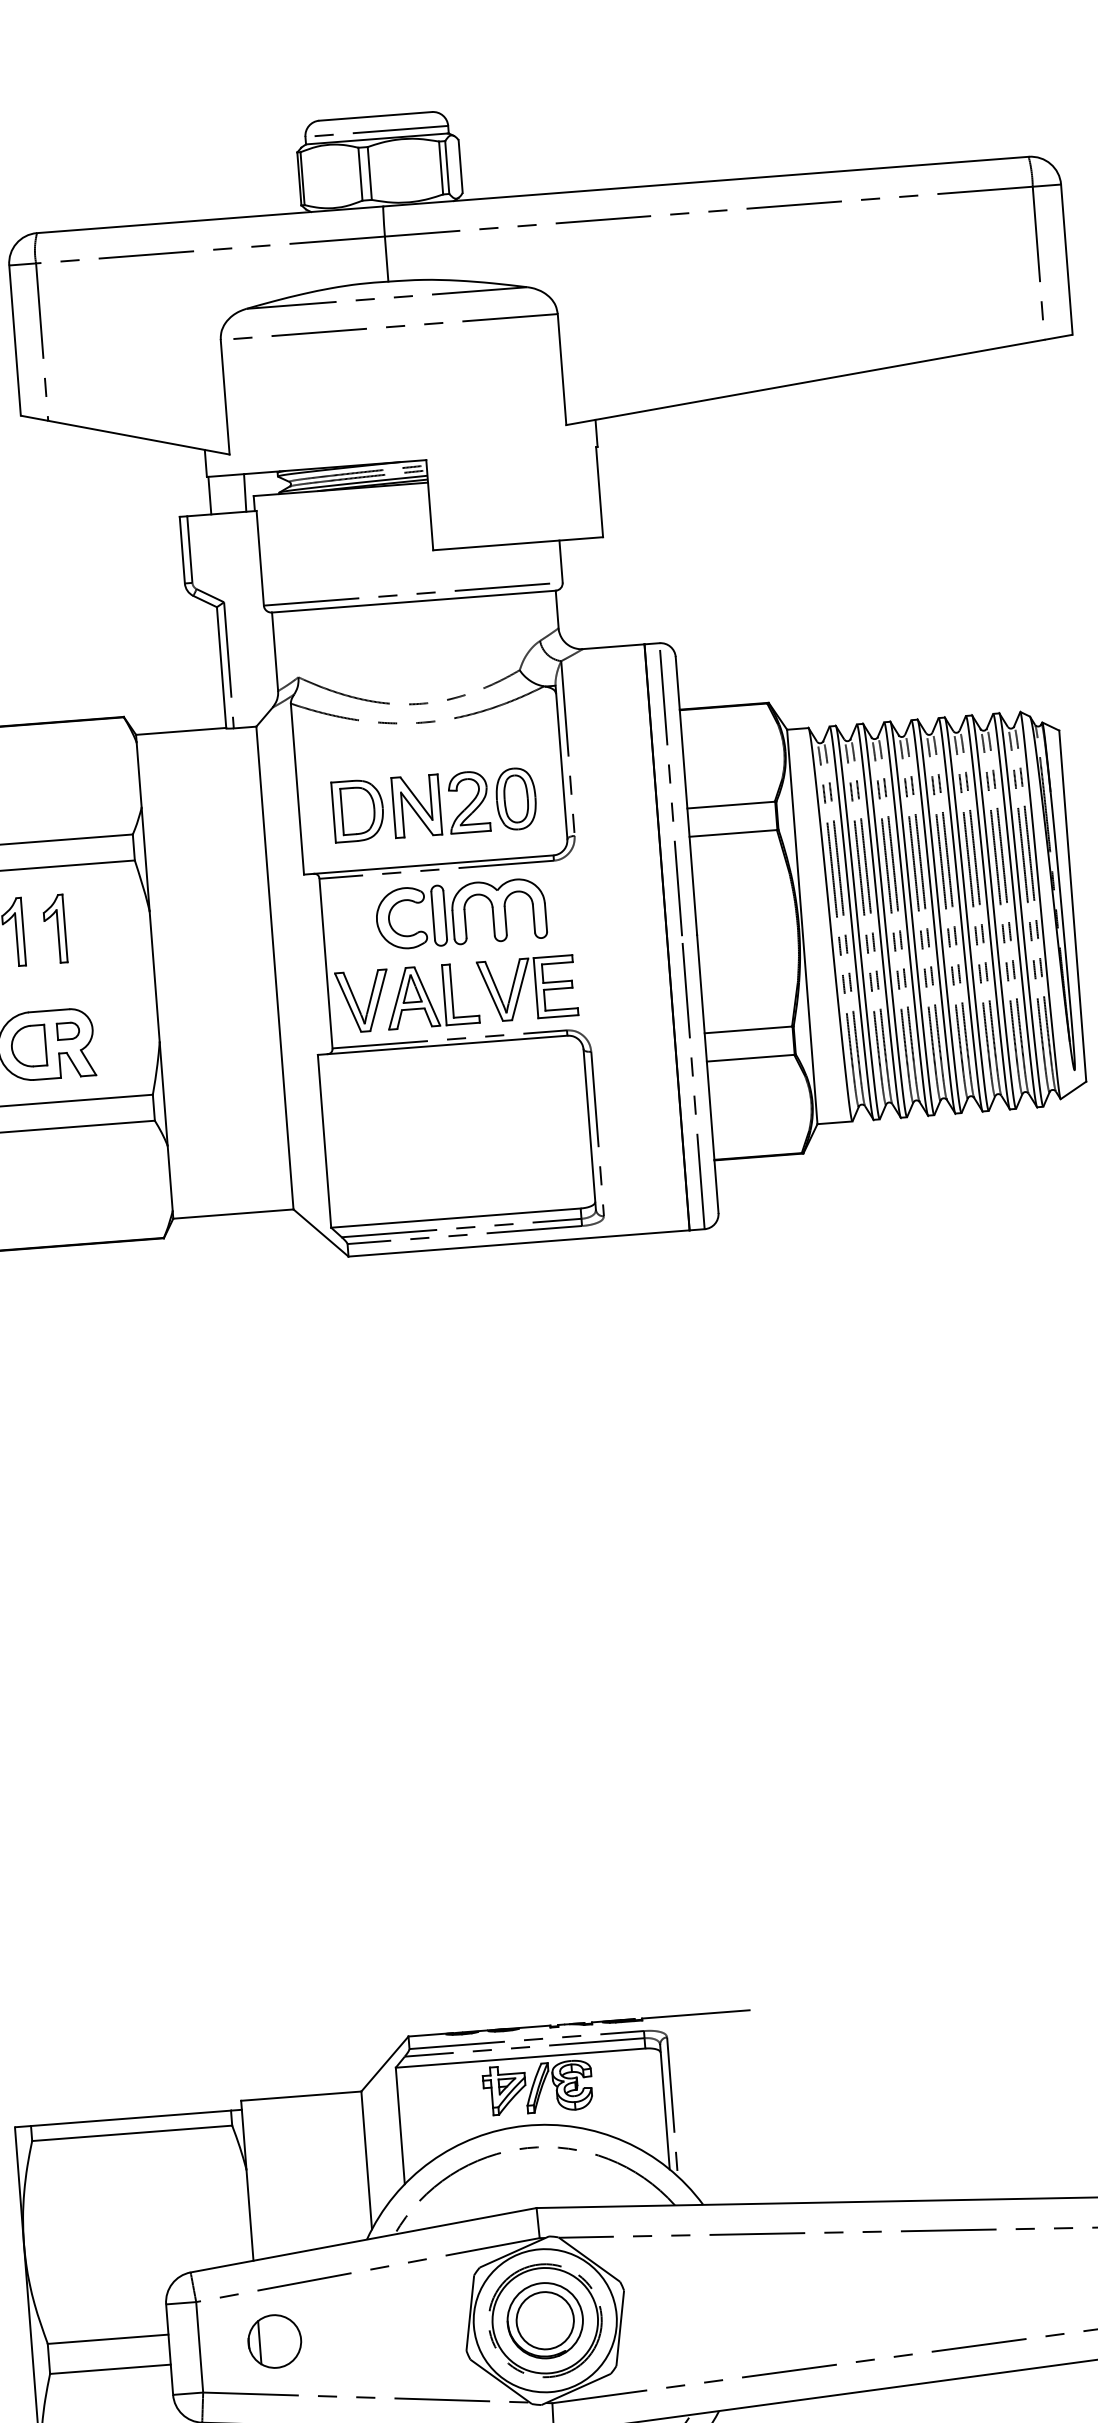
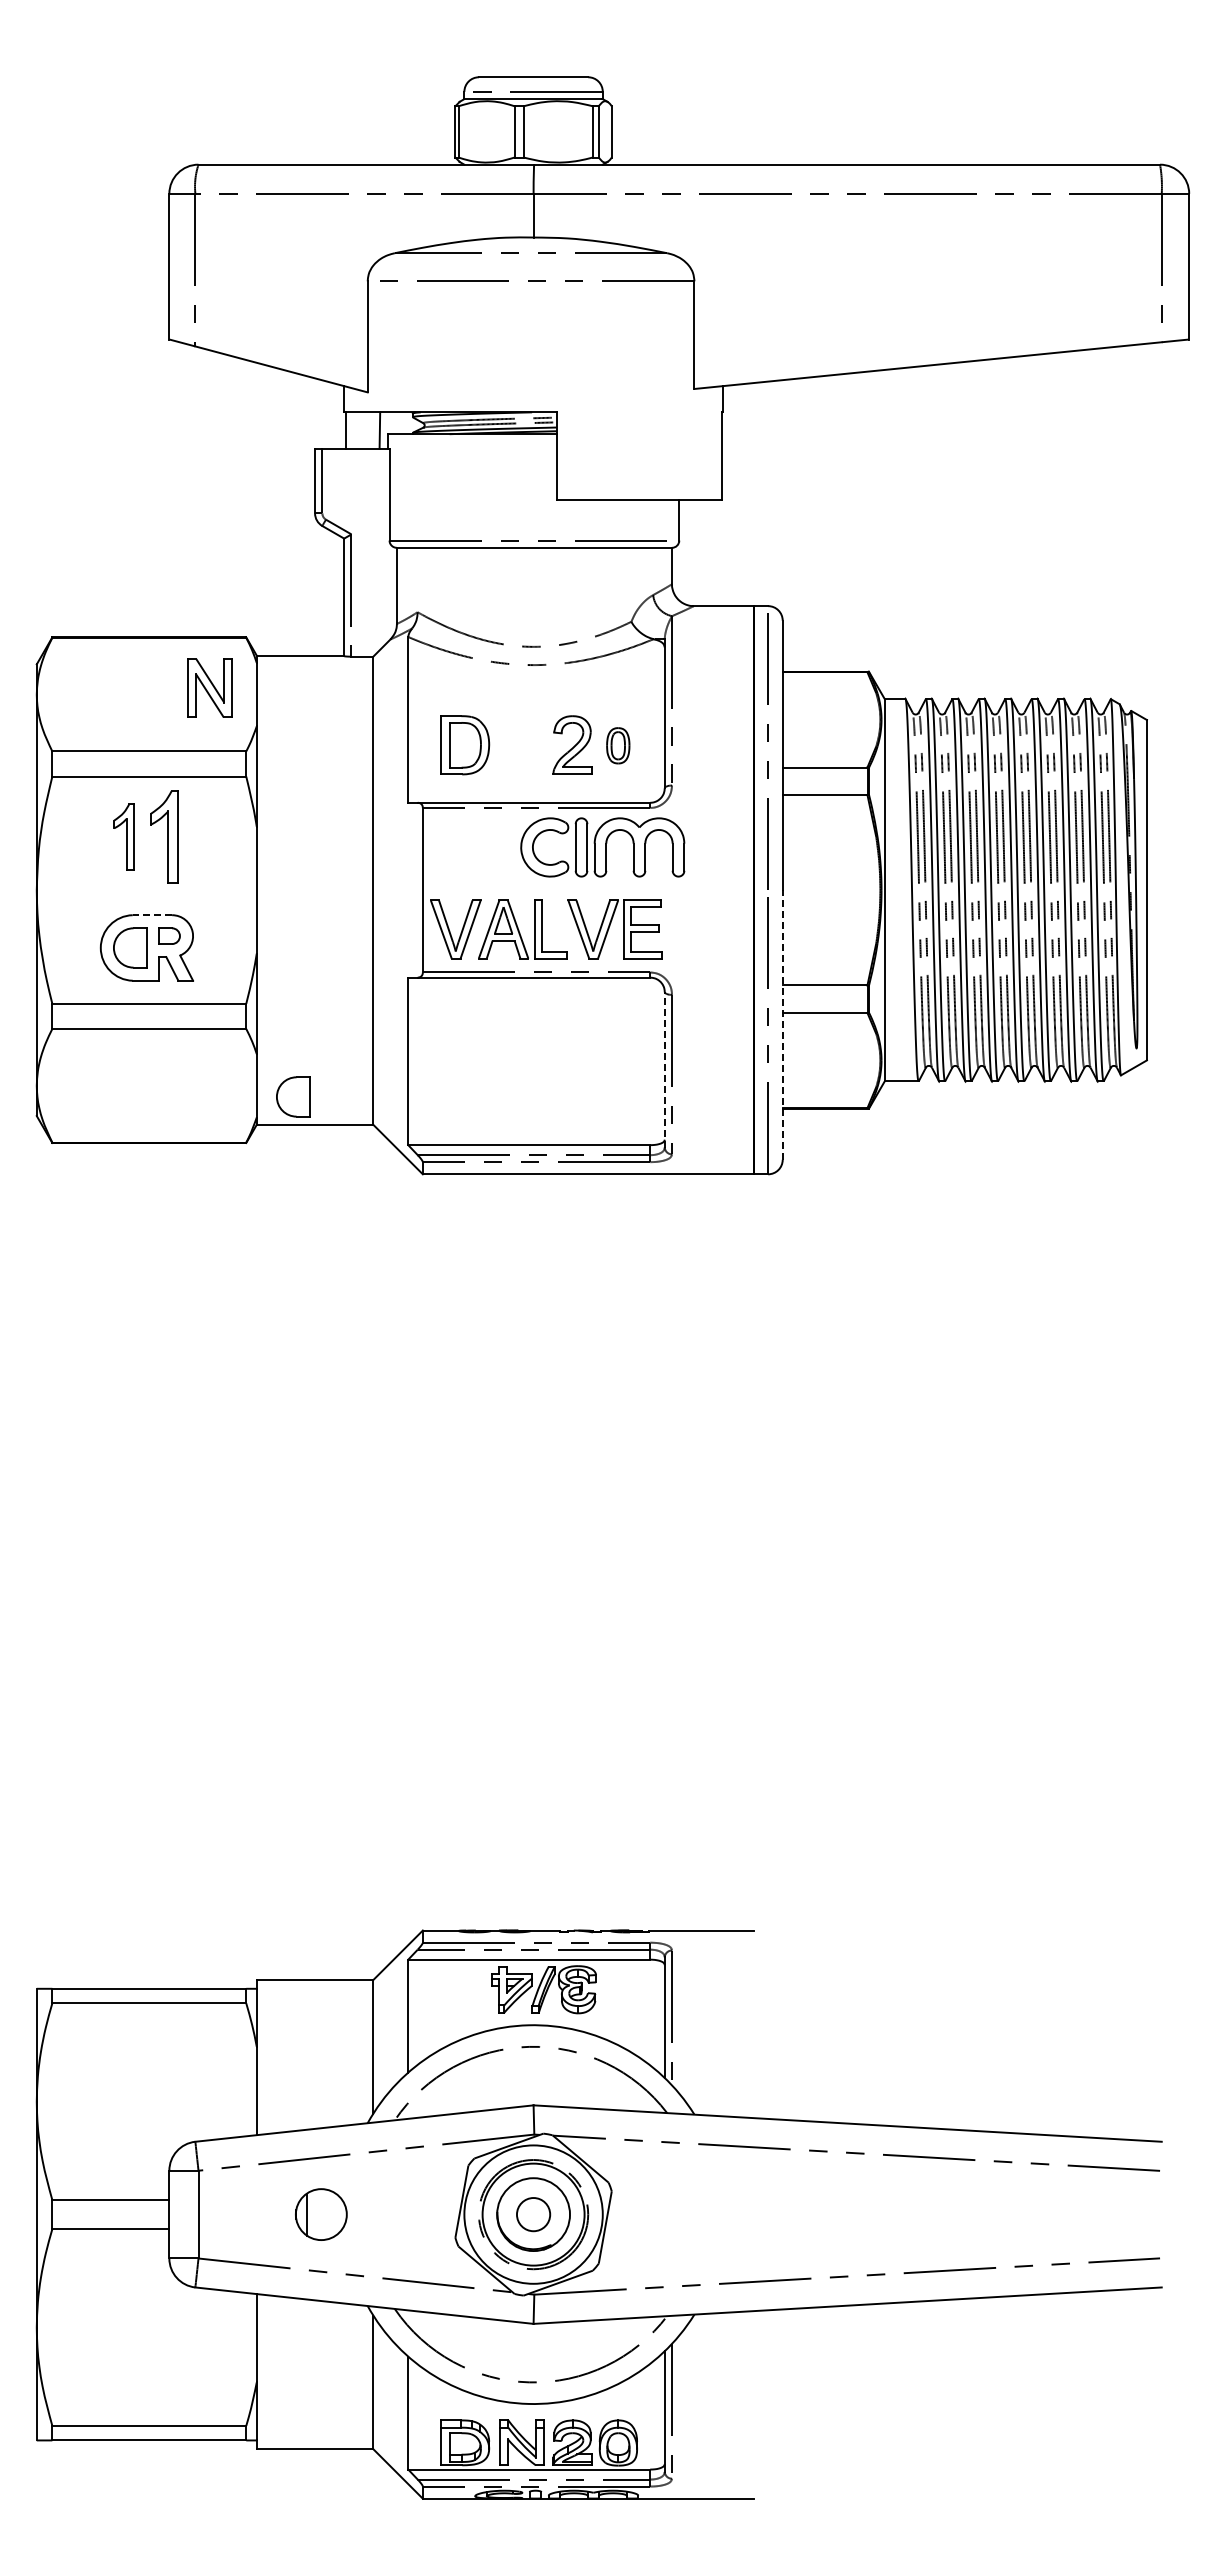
part: (515, 798) -> (617, 745), size x0.6
part: (416, 805) -> (209, 687), moved
part: (460, 914) -> (602, 847), moved
part: (55, 928) -> (164, 836), size x1.4
line: (49, 1011) -> (152, 915), solid -> dashed
line: (707, 1073) -> (782, 1024), solid -> dashed
line: (589, 1129) -> (664, 1069), solid -> dashed
part: (208, 1186) -> (293, 1096), added
circle: (545, 2320) -> (533, 2214), size x0.6
part: (274, 2341) -> (321, 2214), moved

